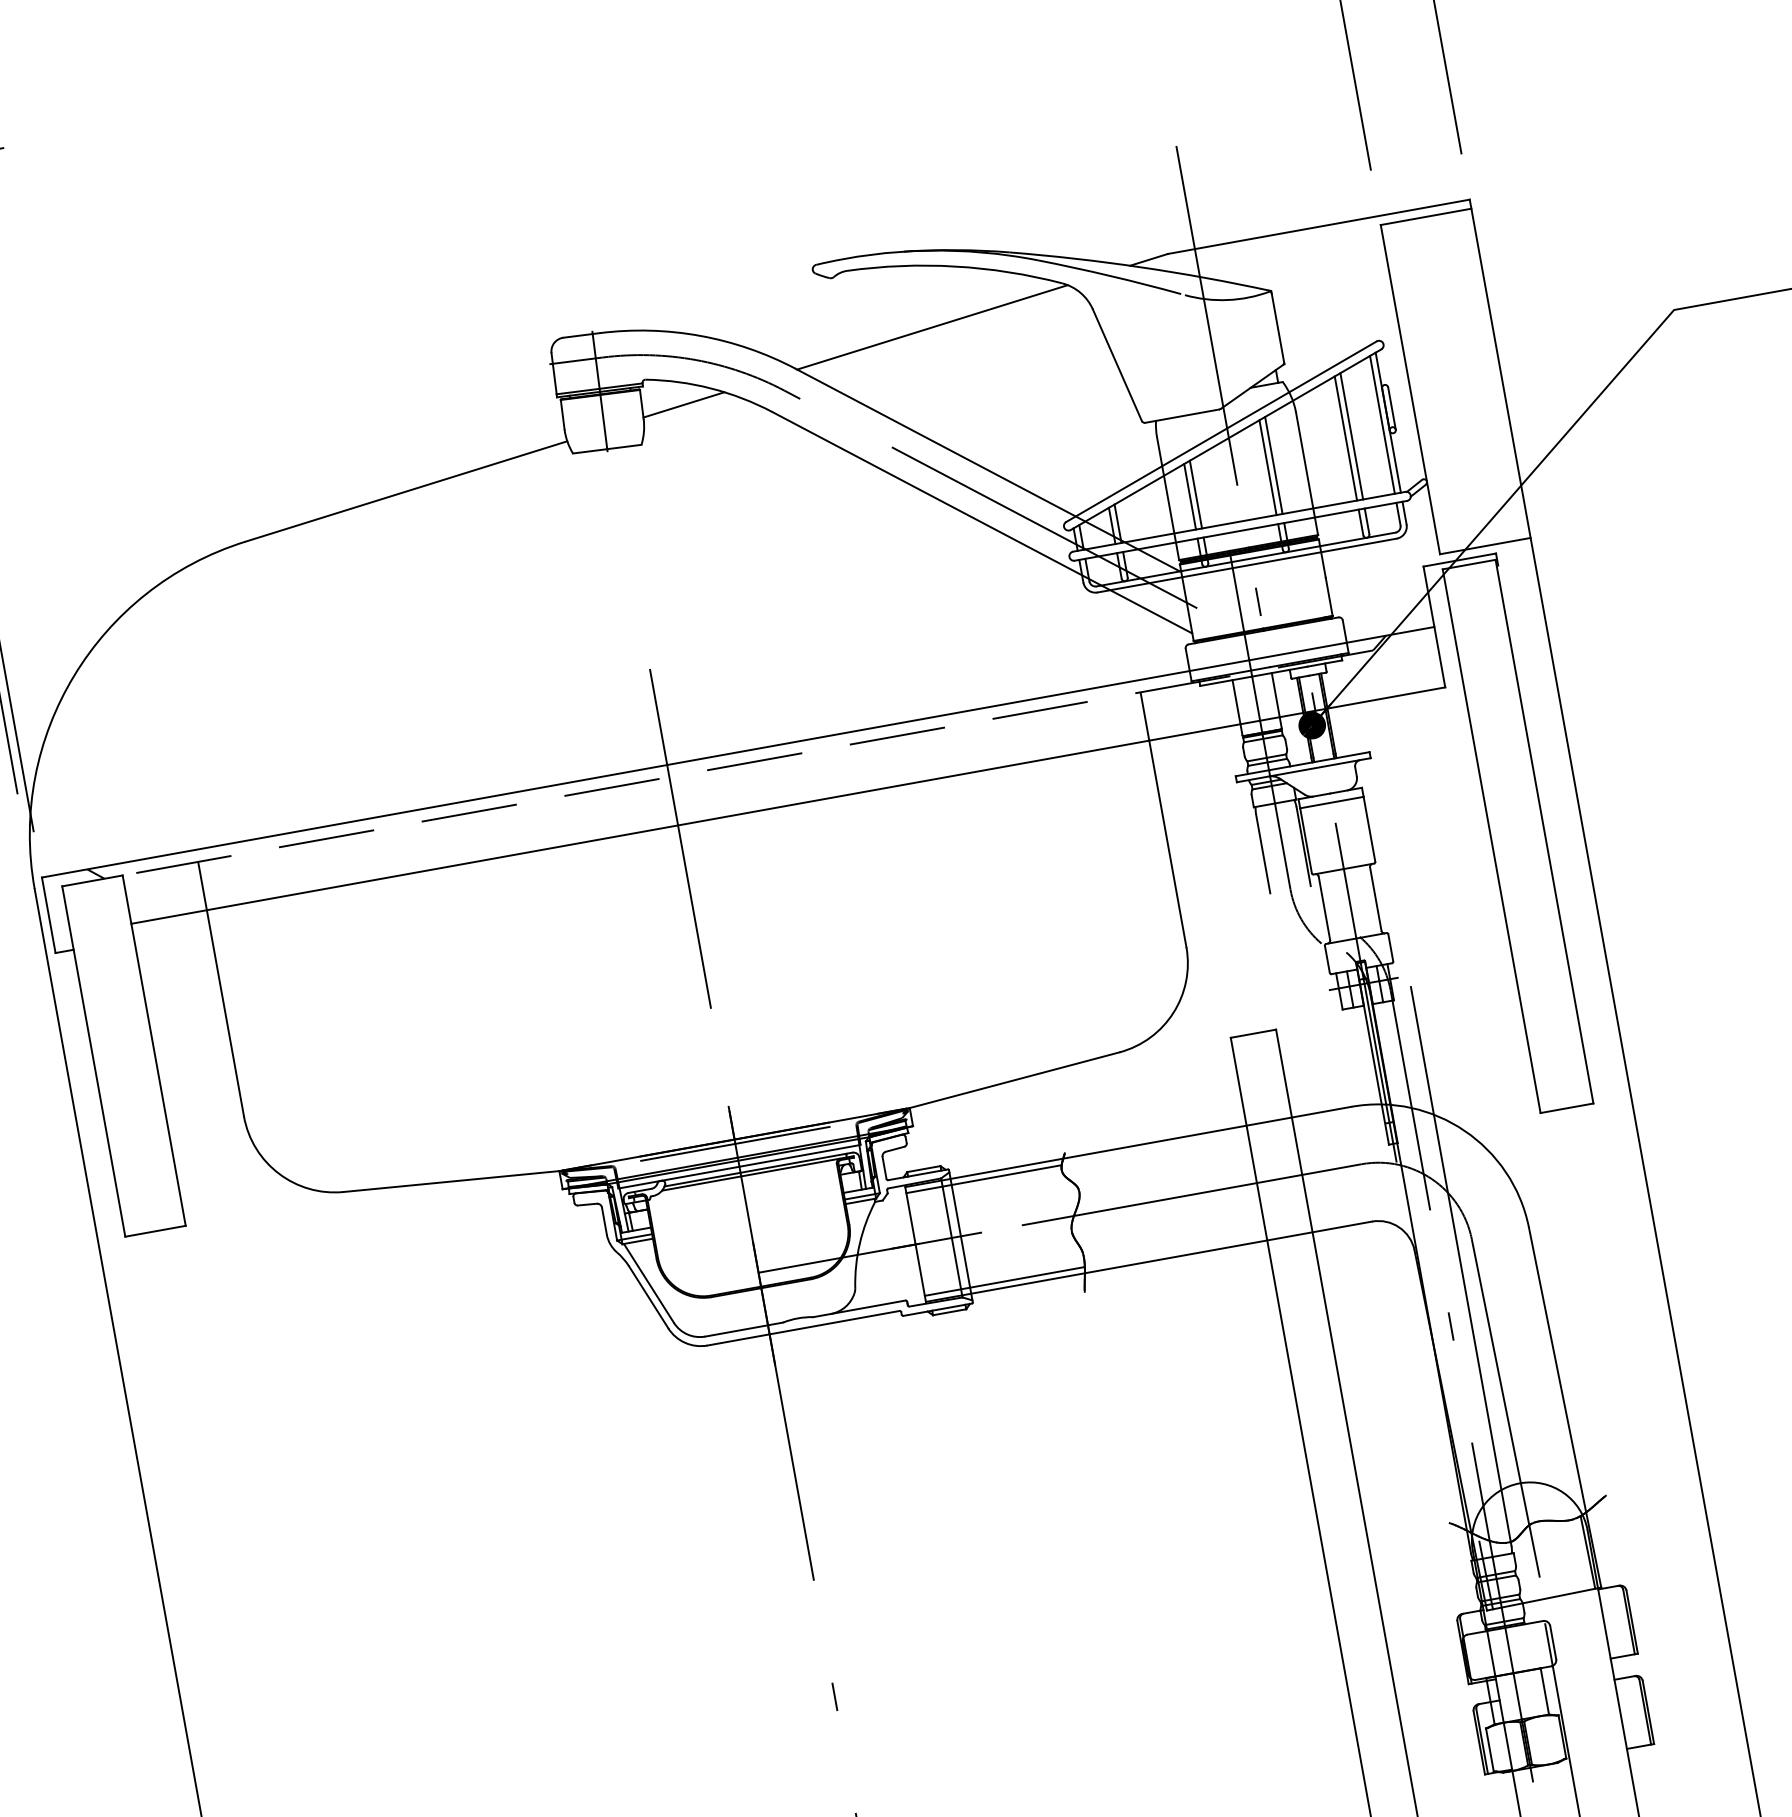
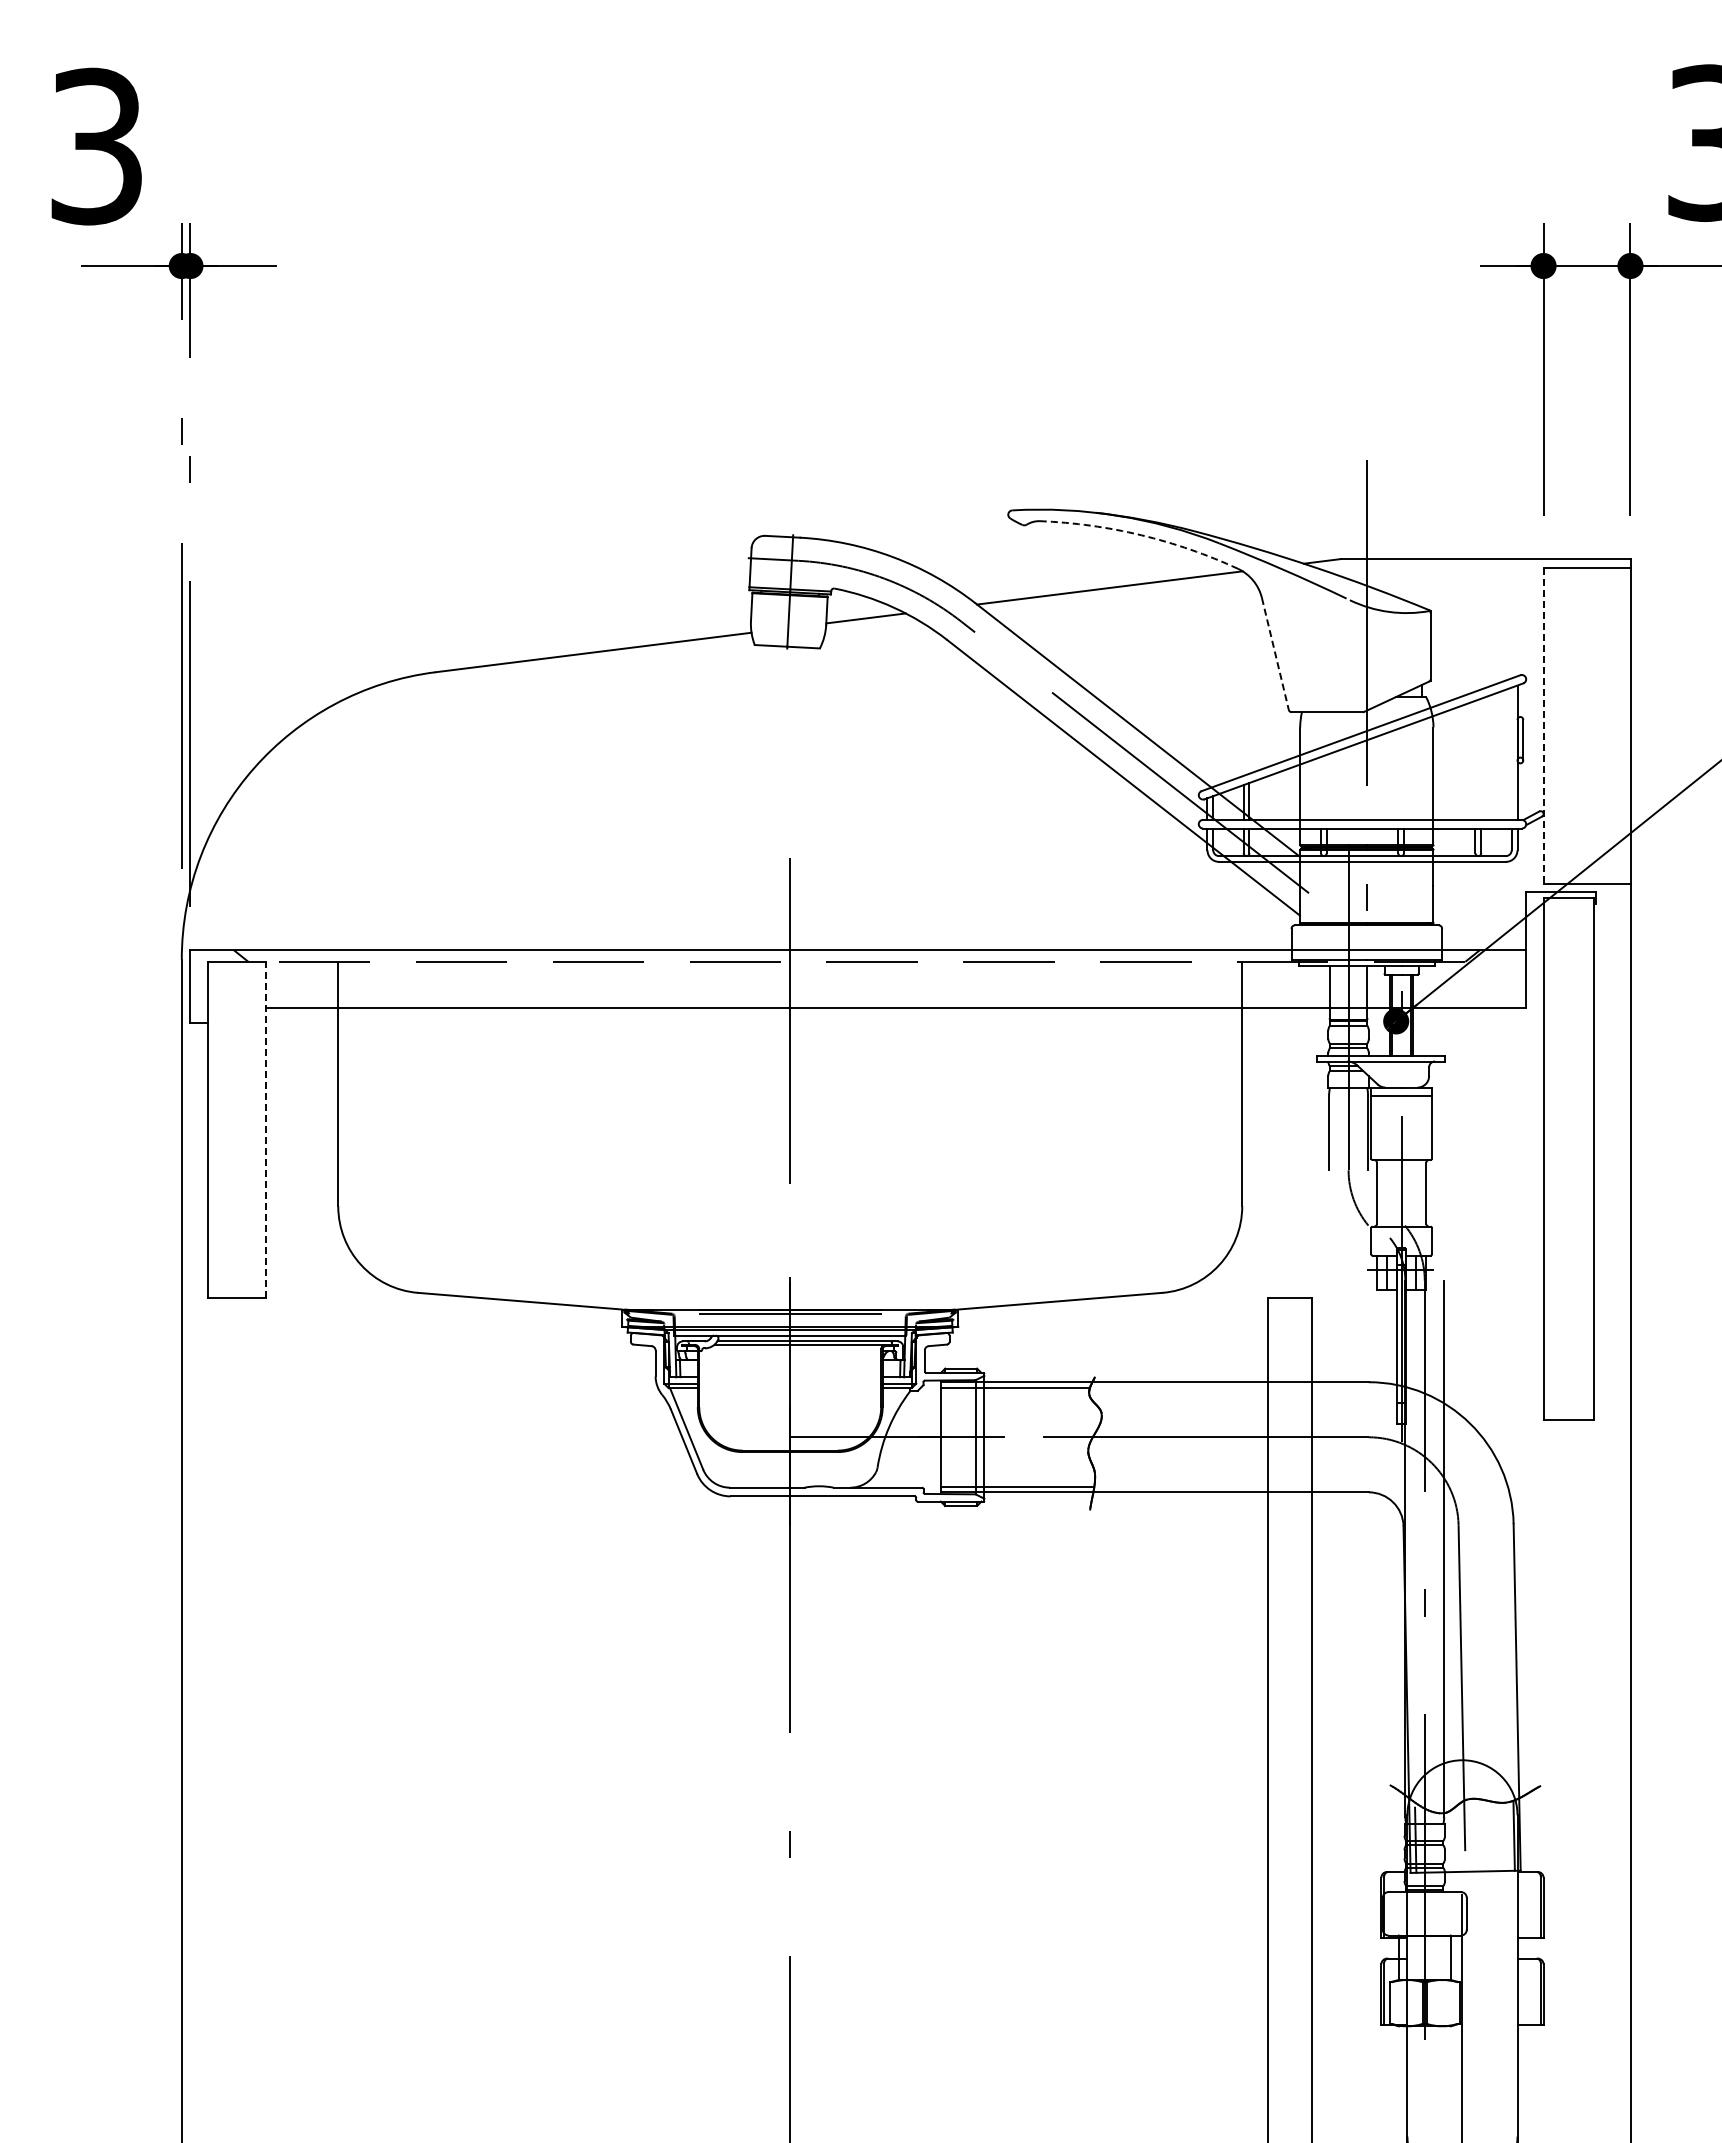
arc: (955, 266) -> (1141, 535), solid -> dashed
line: (1117, 365) -> (1275, 654), solid -> dashed
line: (1410, 389) -> (1543, 725), solid -> dashed
line: (1382, 424) -> (1511, 753), removed
line: (1351, 435) -> (1481, 758), removed
line: (1345, 437) -> (1475, 759), removed
line: (1274, 464) -> (1404, 772), removed
line: (1268, 466) -> (1398, 773), removed
line: (1195, 493) -> (1326, 786), removed
line: (1189, 496) -> (1320, 788), removed
line: (153, 1050) -> (265, 1129), solid -> dashed

